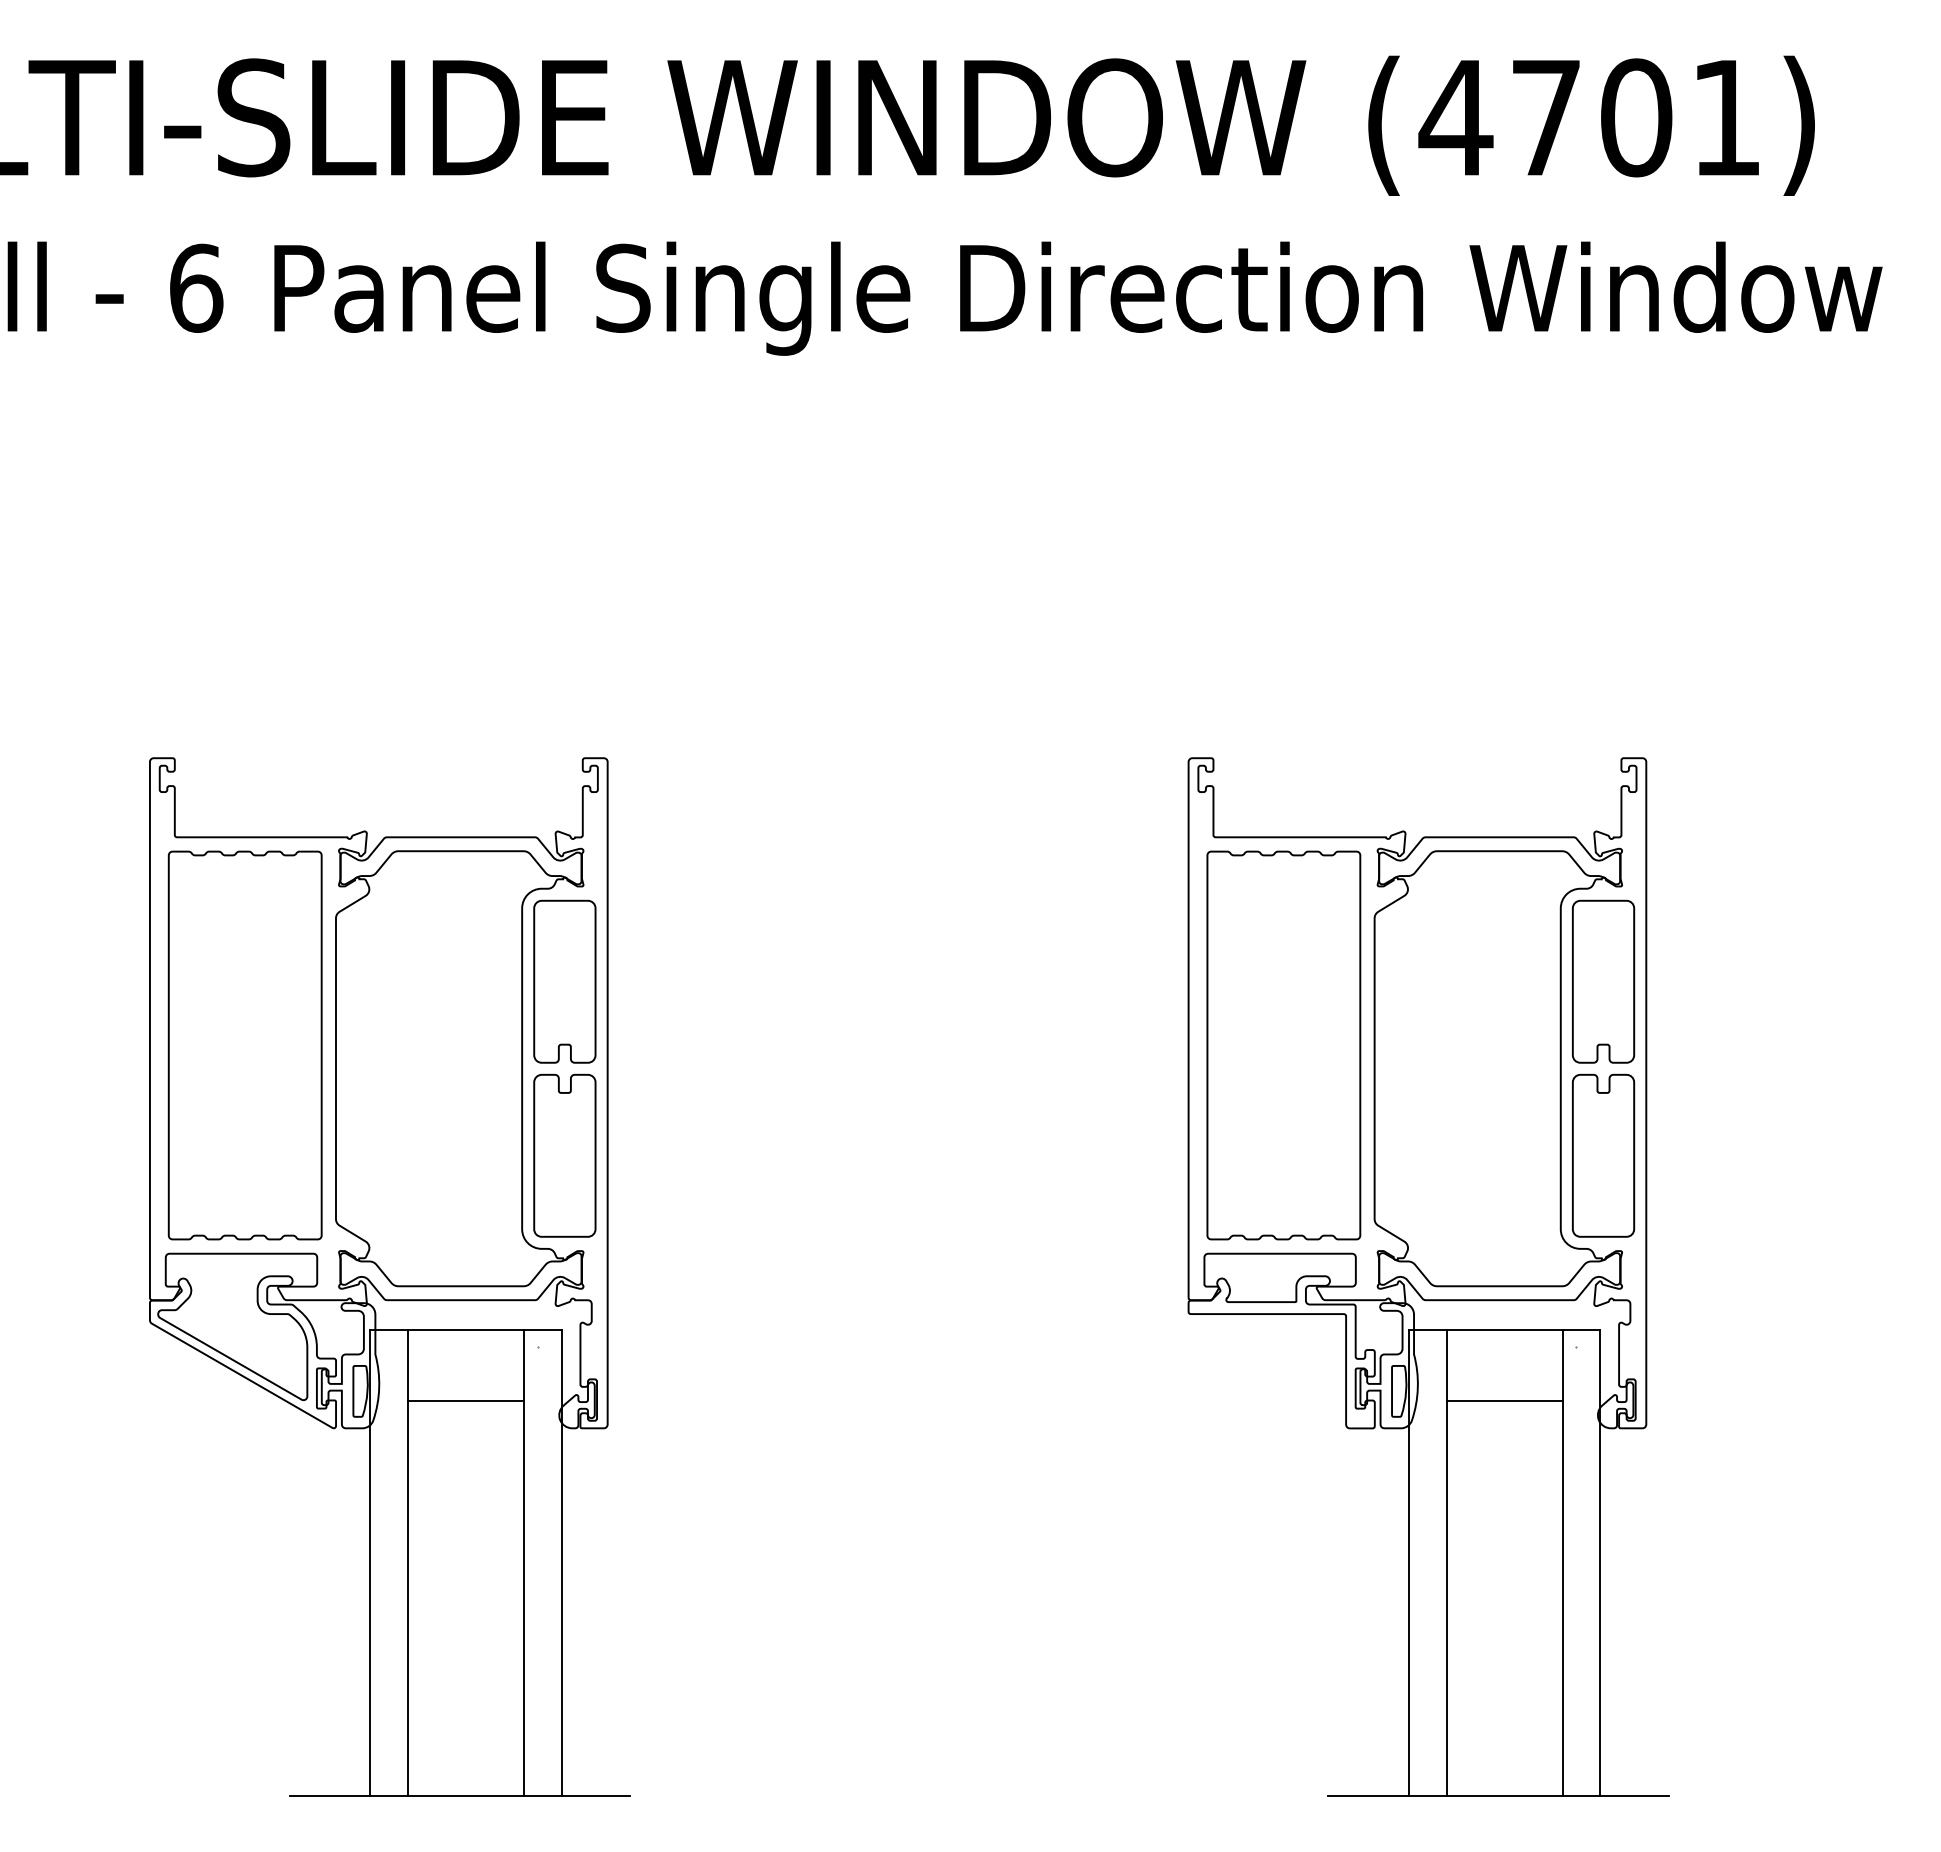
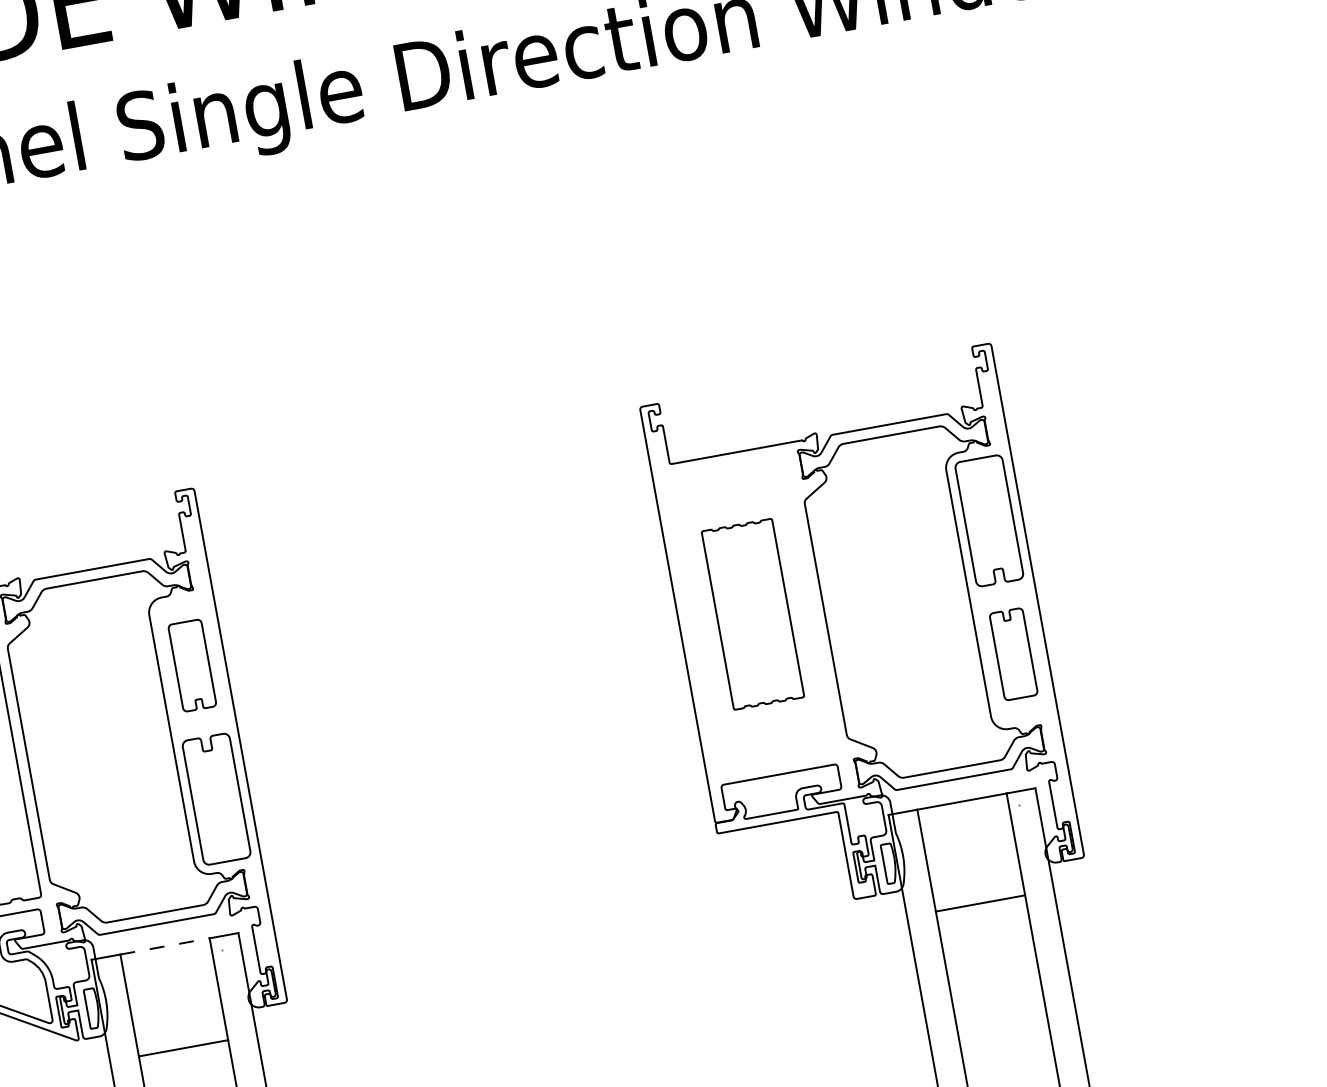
part: (564, 981) -> (192, 665), size x0.7
part: (1283, 1045) -> (752, 614), size x0.6
part: (1603, 1155) -> (1013, 654), size x0.7
line: (466, 1329) -> (165, 946), solid -> dashed
line: (465, 1401) -> (183, 1048), moved
line: (1504, 1401) -> (980, 903), moved

